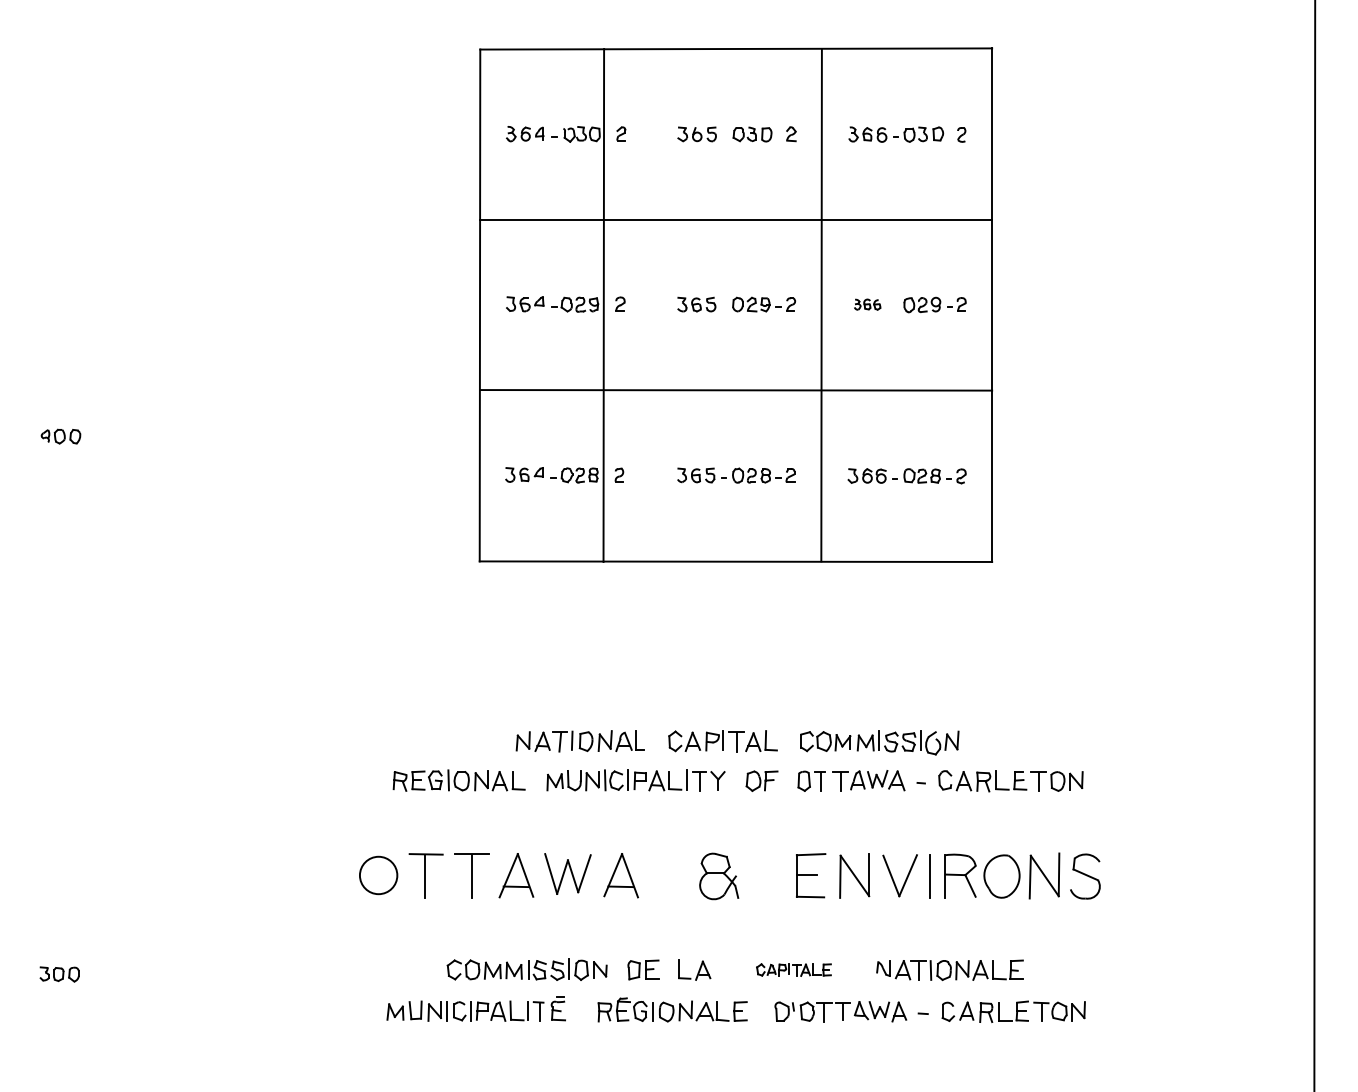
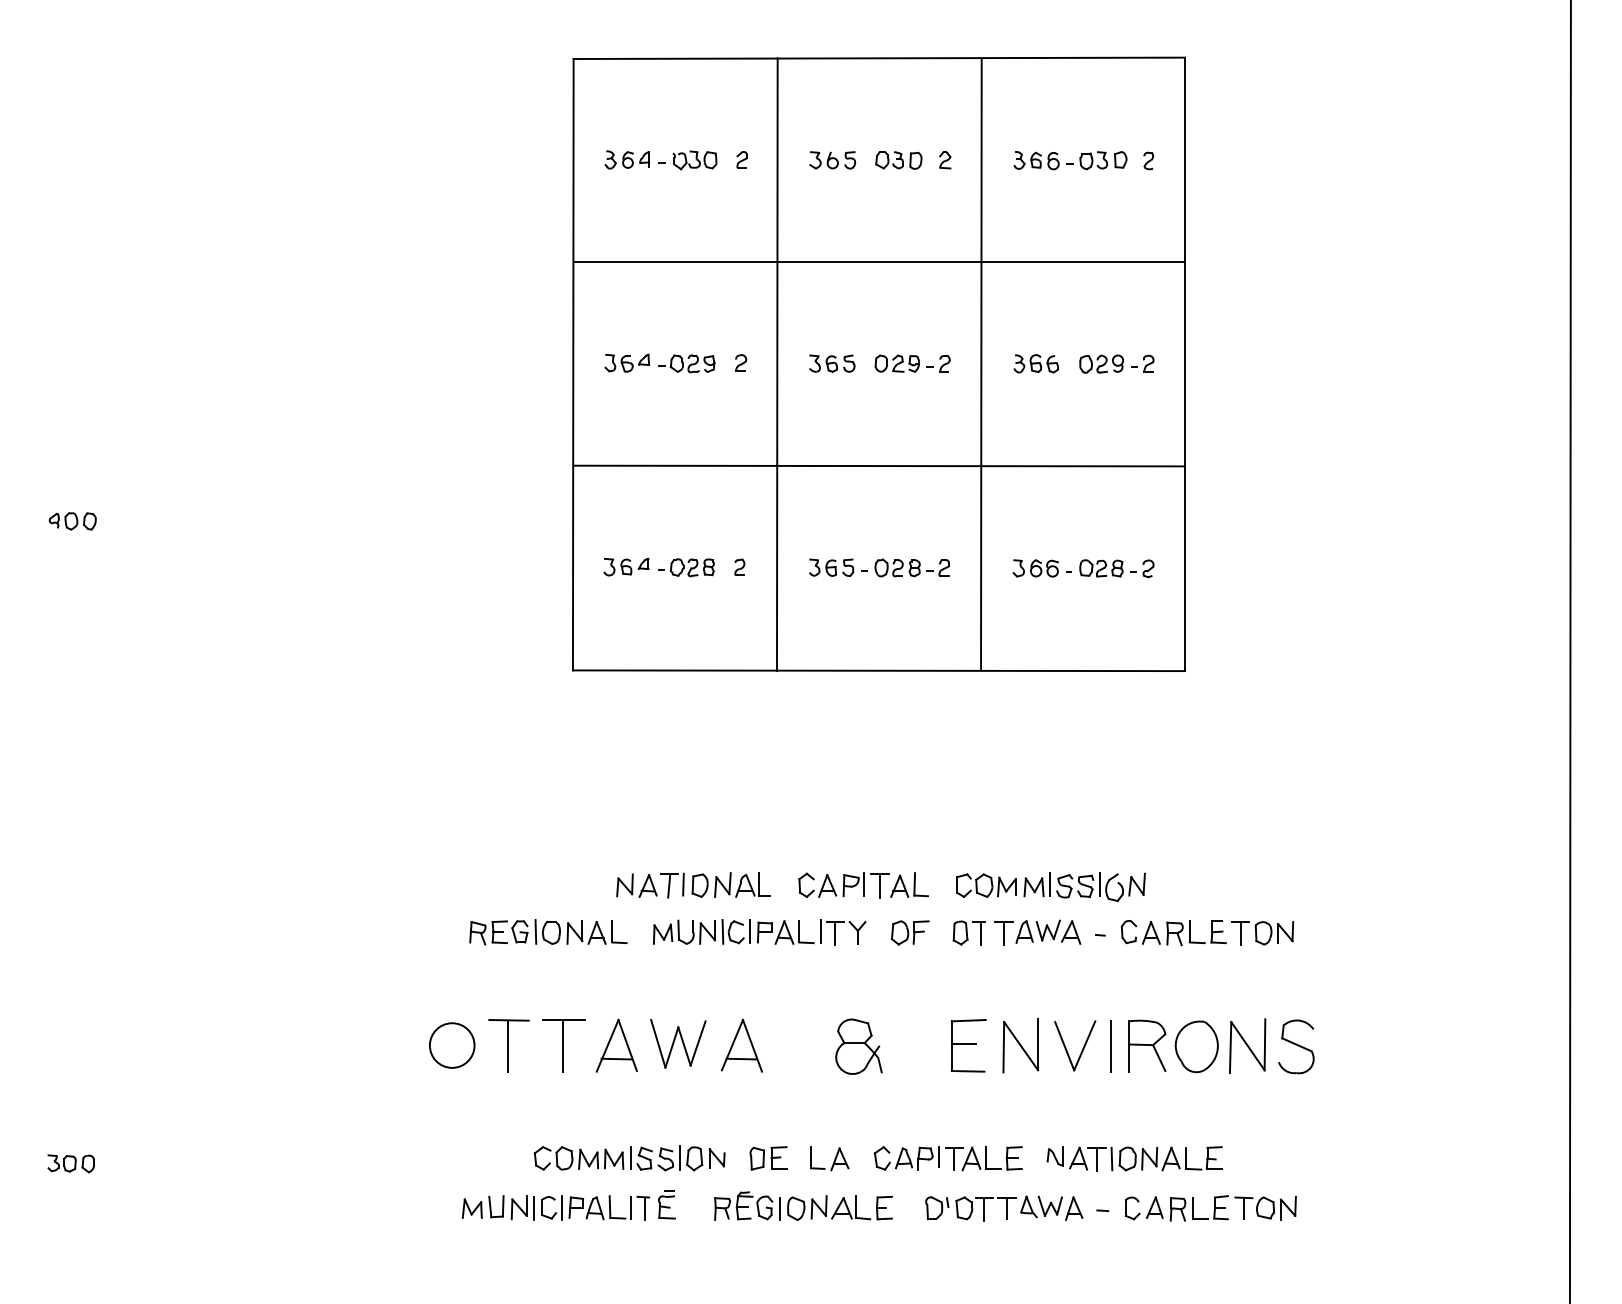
line: (603, 304) -> (776, 363), moved
part: (867, 304) -> (1036, 363), size x1.43
part: (793, 969) -> (947, 1157), size x1.67

